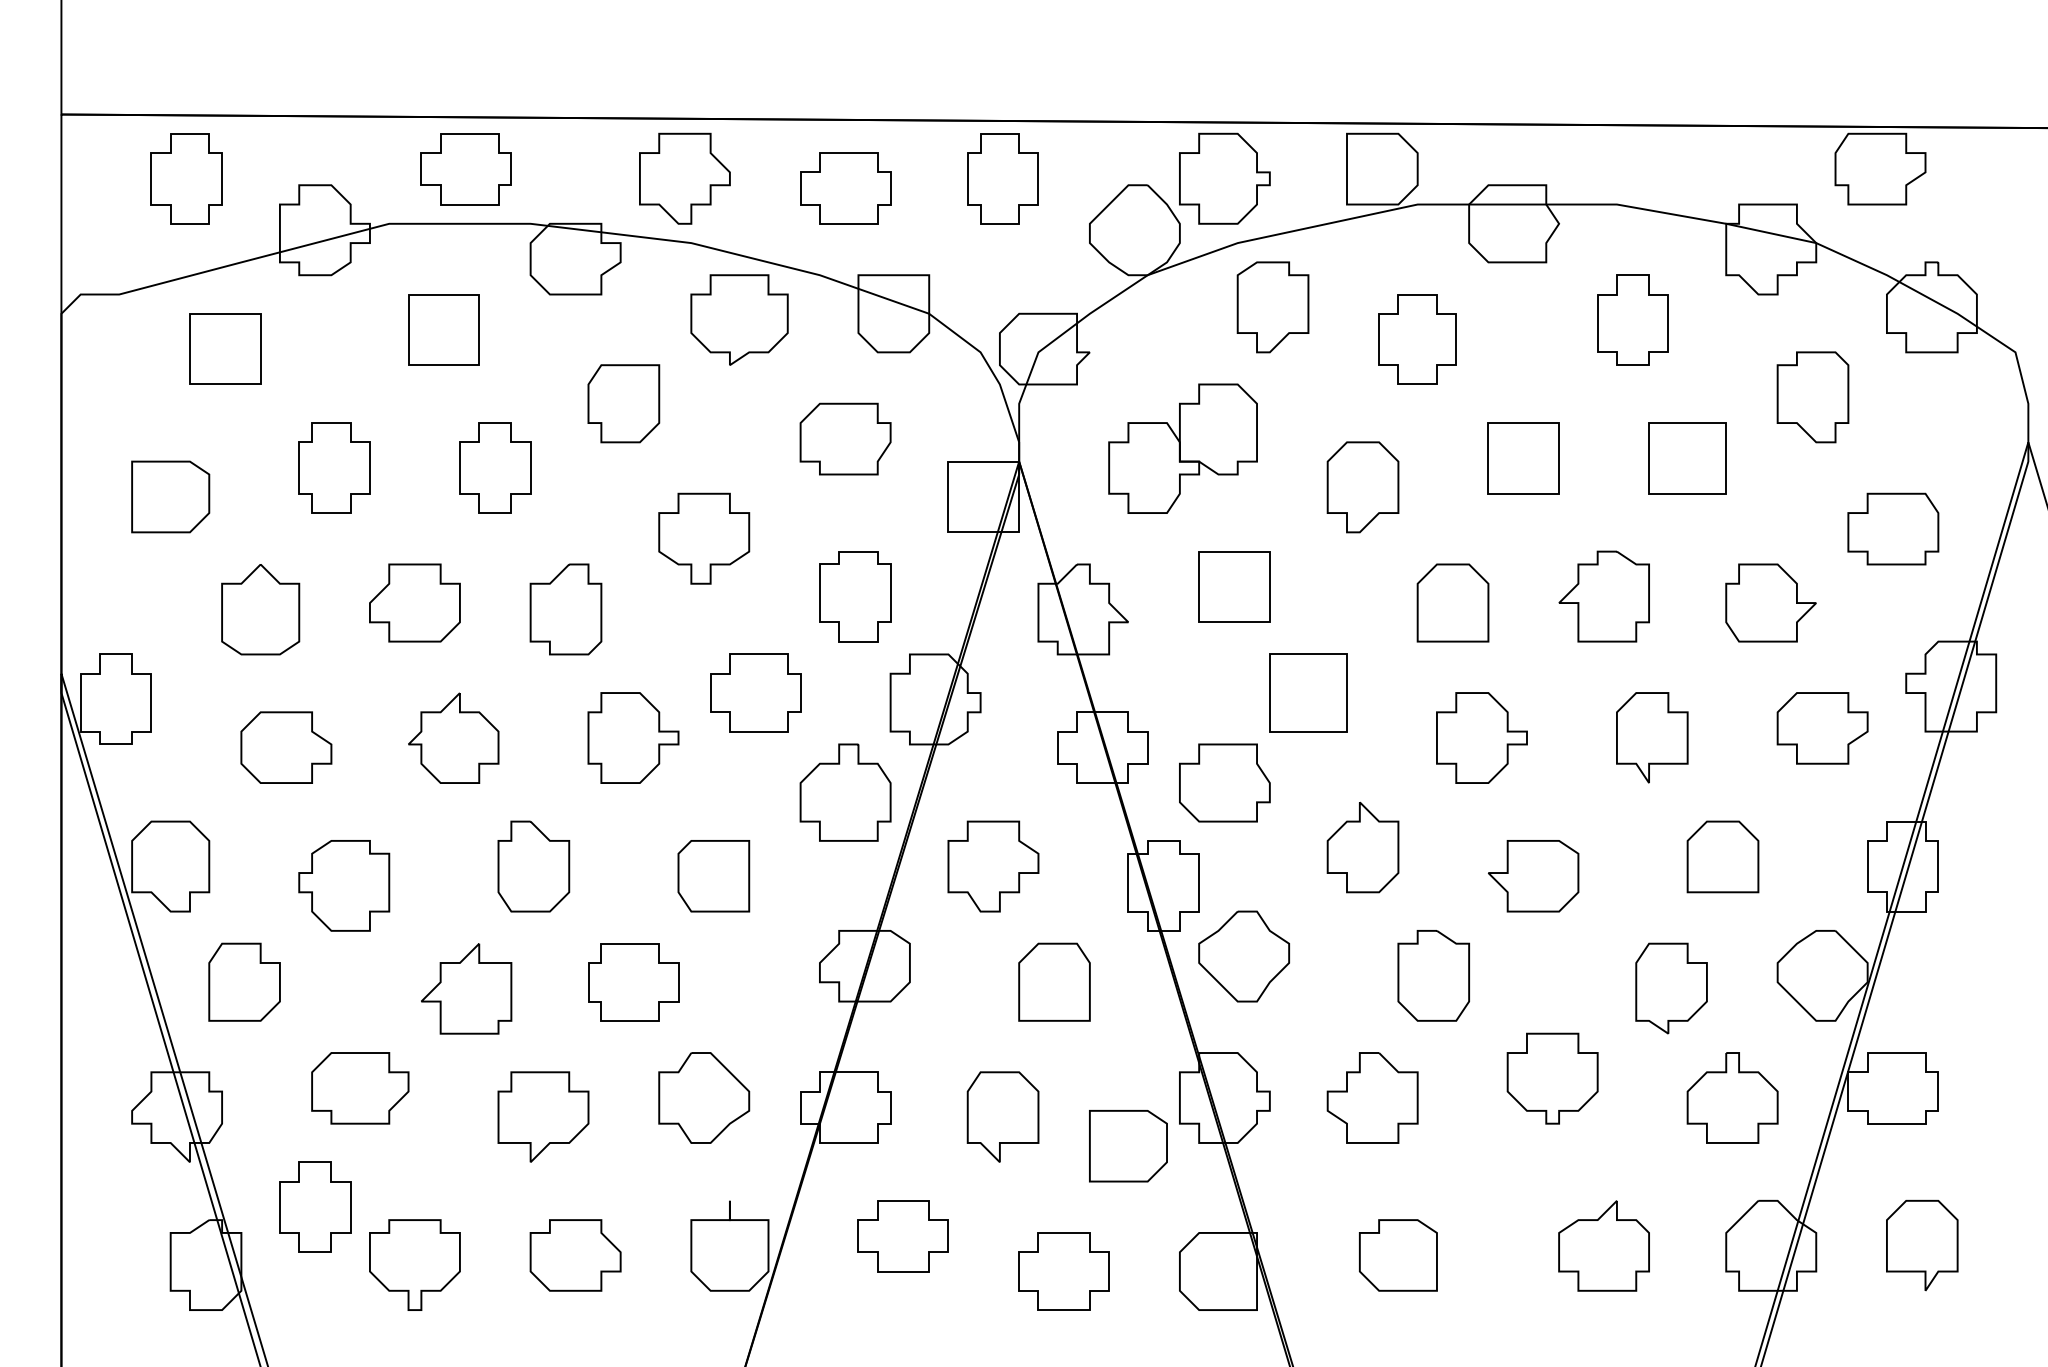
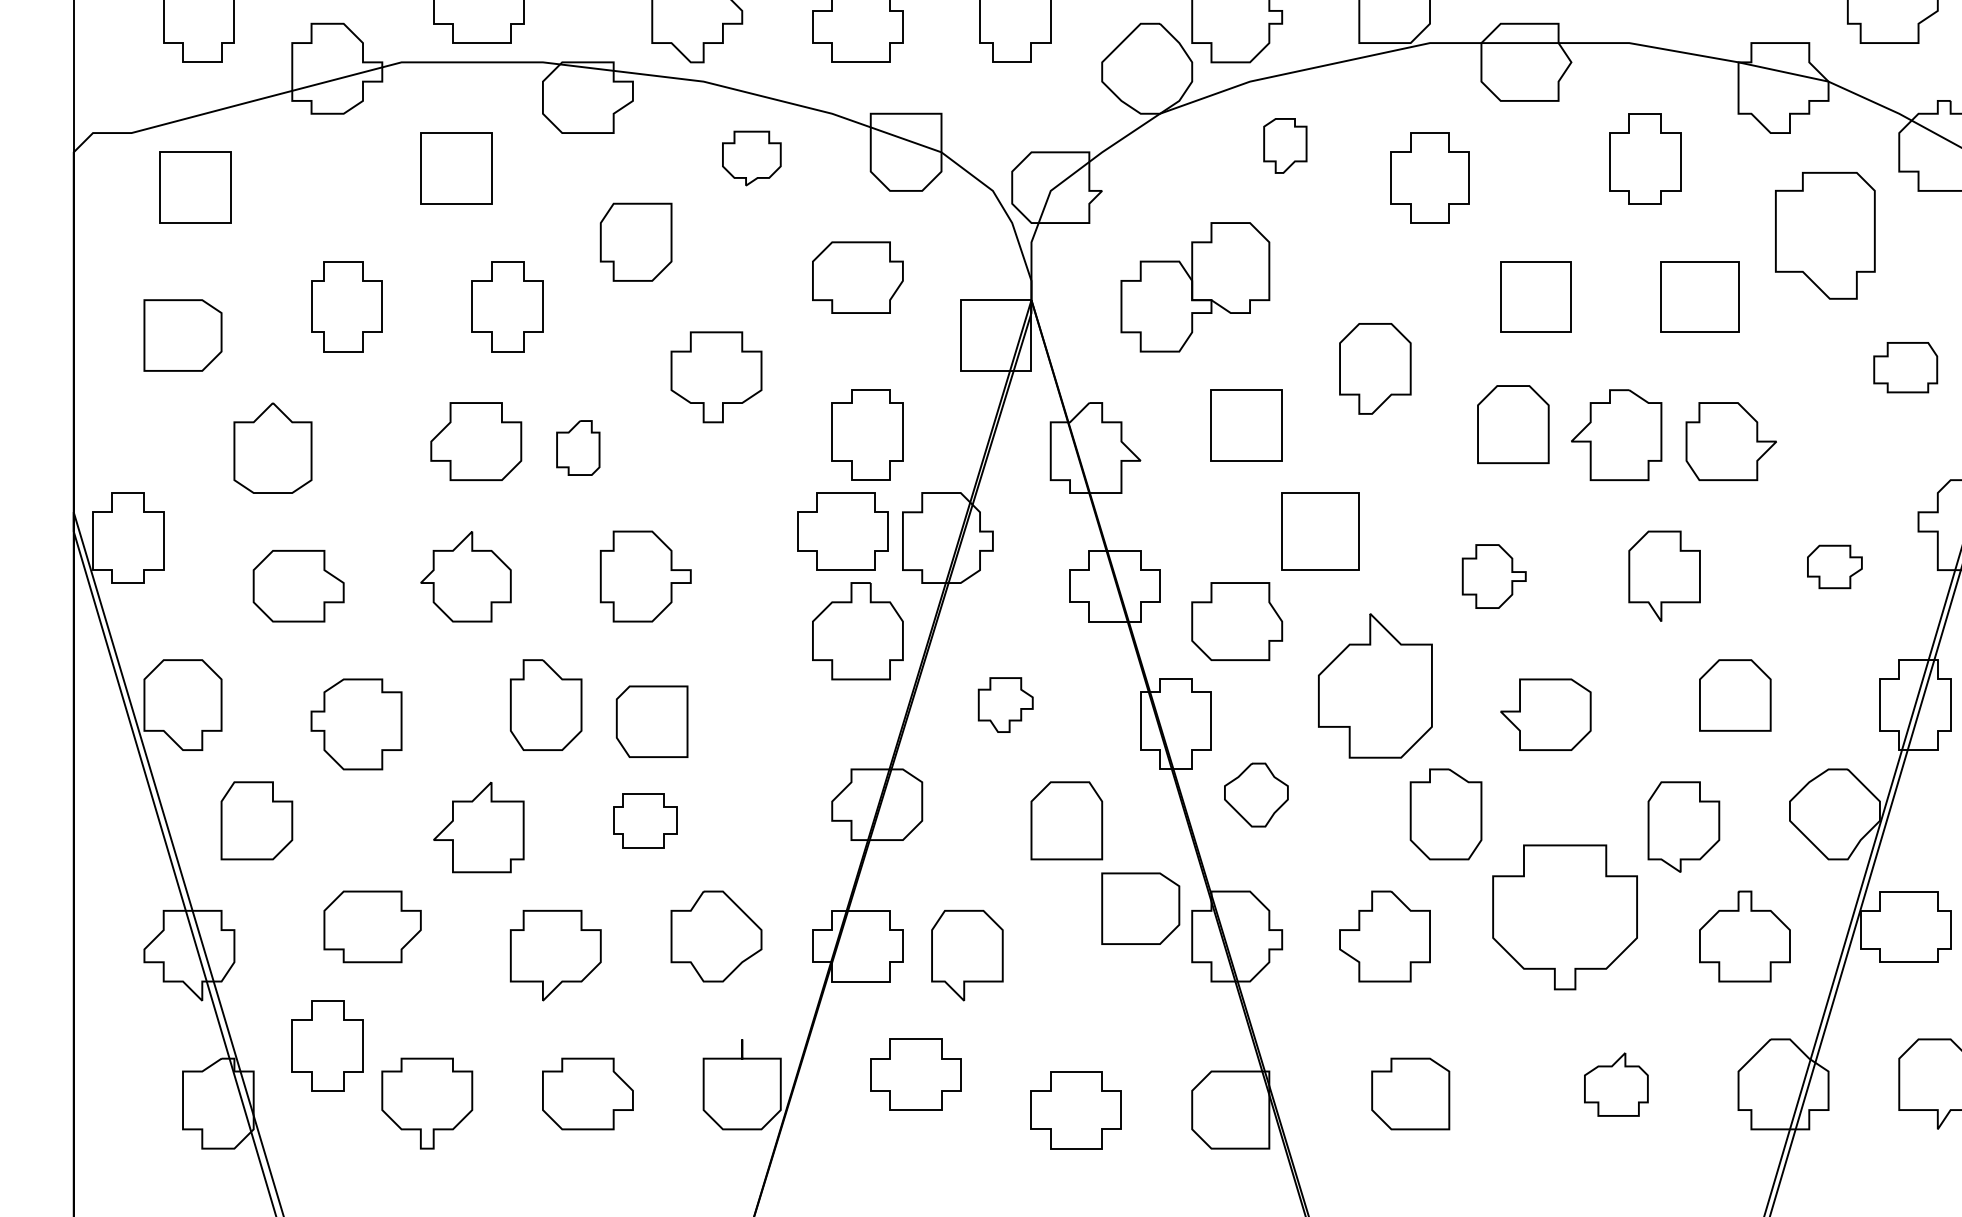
part: (1272, 307) -> (1284, 146), size x0.6
part: (739, 319) -> (751, 158), size x0.6
part: (225, 348) -> (195, 187), moved
part: (1812, 397) -> (1824, 236), size x1.4
part: (1362, 487) -> (1374, 369), moved
part: (1893, 528) -> (1905, 367), size x0.7
part: (414, 602) -> (475, 441), moved
part: (1452, 602) -> (1512, 424), moved
part: (1770, 602) -> (1730, 441), moved
part: (565, 609) -> (577, 448), size x0.6
part: (755, 692) -> (842, 531), moved
part: (1822, 728) -> (1834, 567), size x0.6
part: (1481, 737) -> (1493, 576), size x0.7
part: (1362, 847) -> (1374, 686), size x1.6
part: (993, 866) -> (1005, 705), size x0.6
part: (713, 876) -> (651, 722), moved
part: (1243, 956) -> (1255, 795), size x0.7
part: (633, 982) -> (645, 821), size x0.7
part: (1552, 1078) -> (1564, 917), size x1.6
part: (1002, 1116) -> (966, 955), moved
part: (1128, 1146) -> (1140, 909), moved
part: (1603, 1245) -> (1615, 1084), size x0.7

